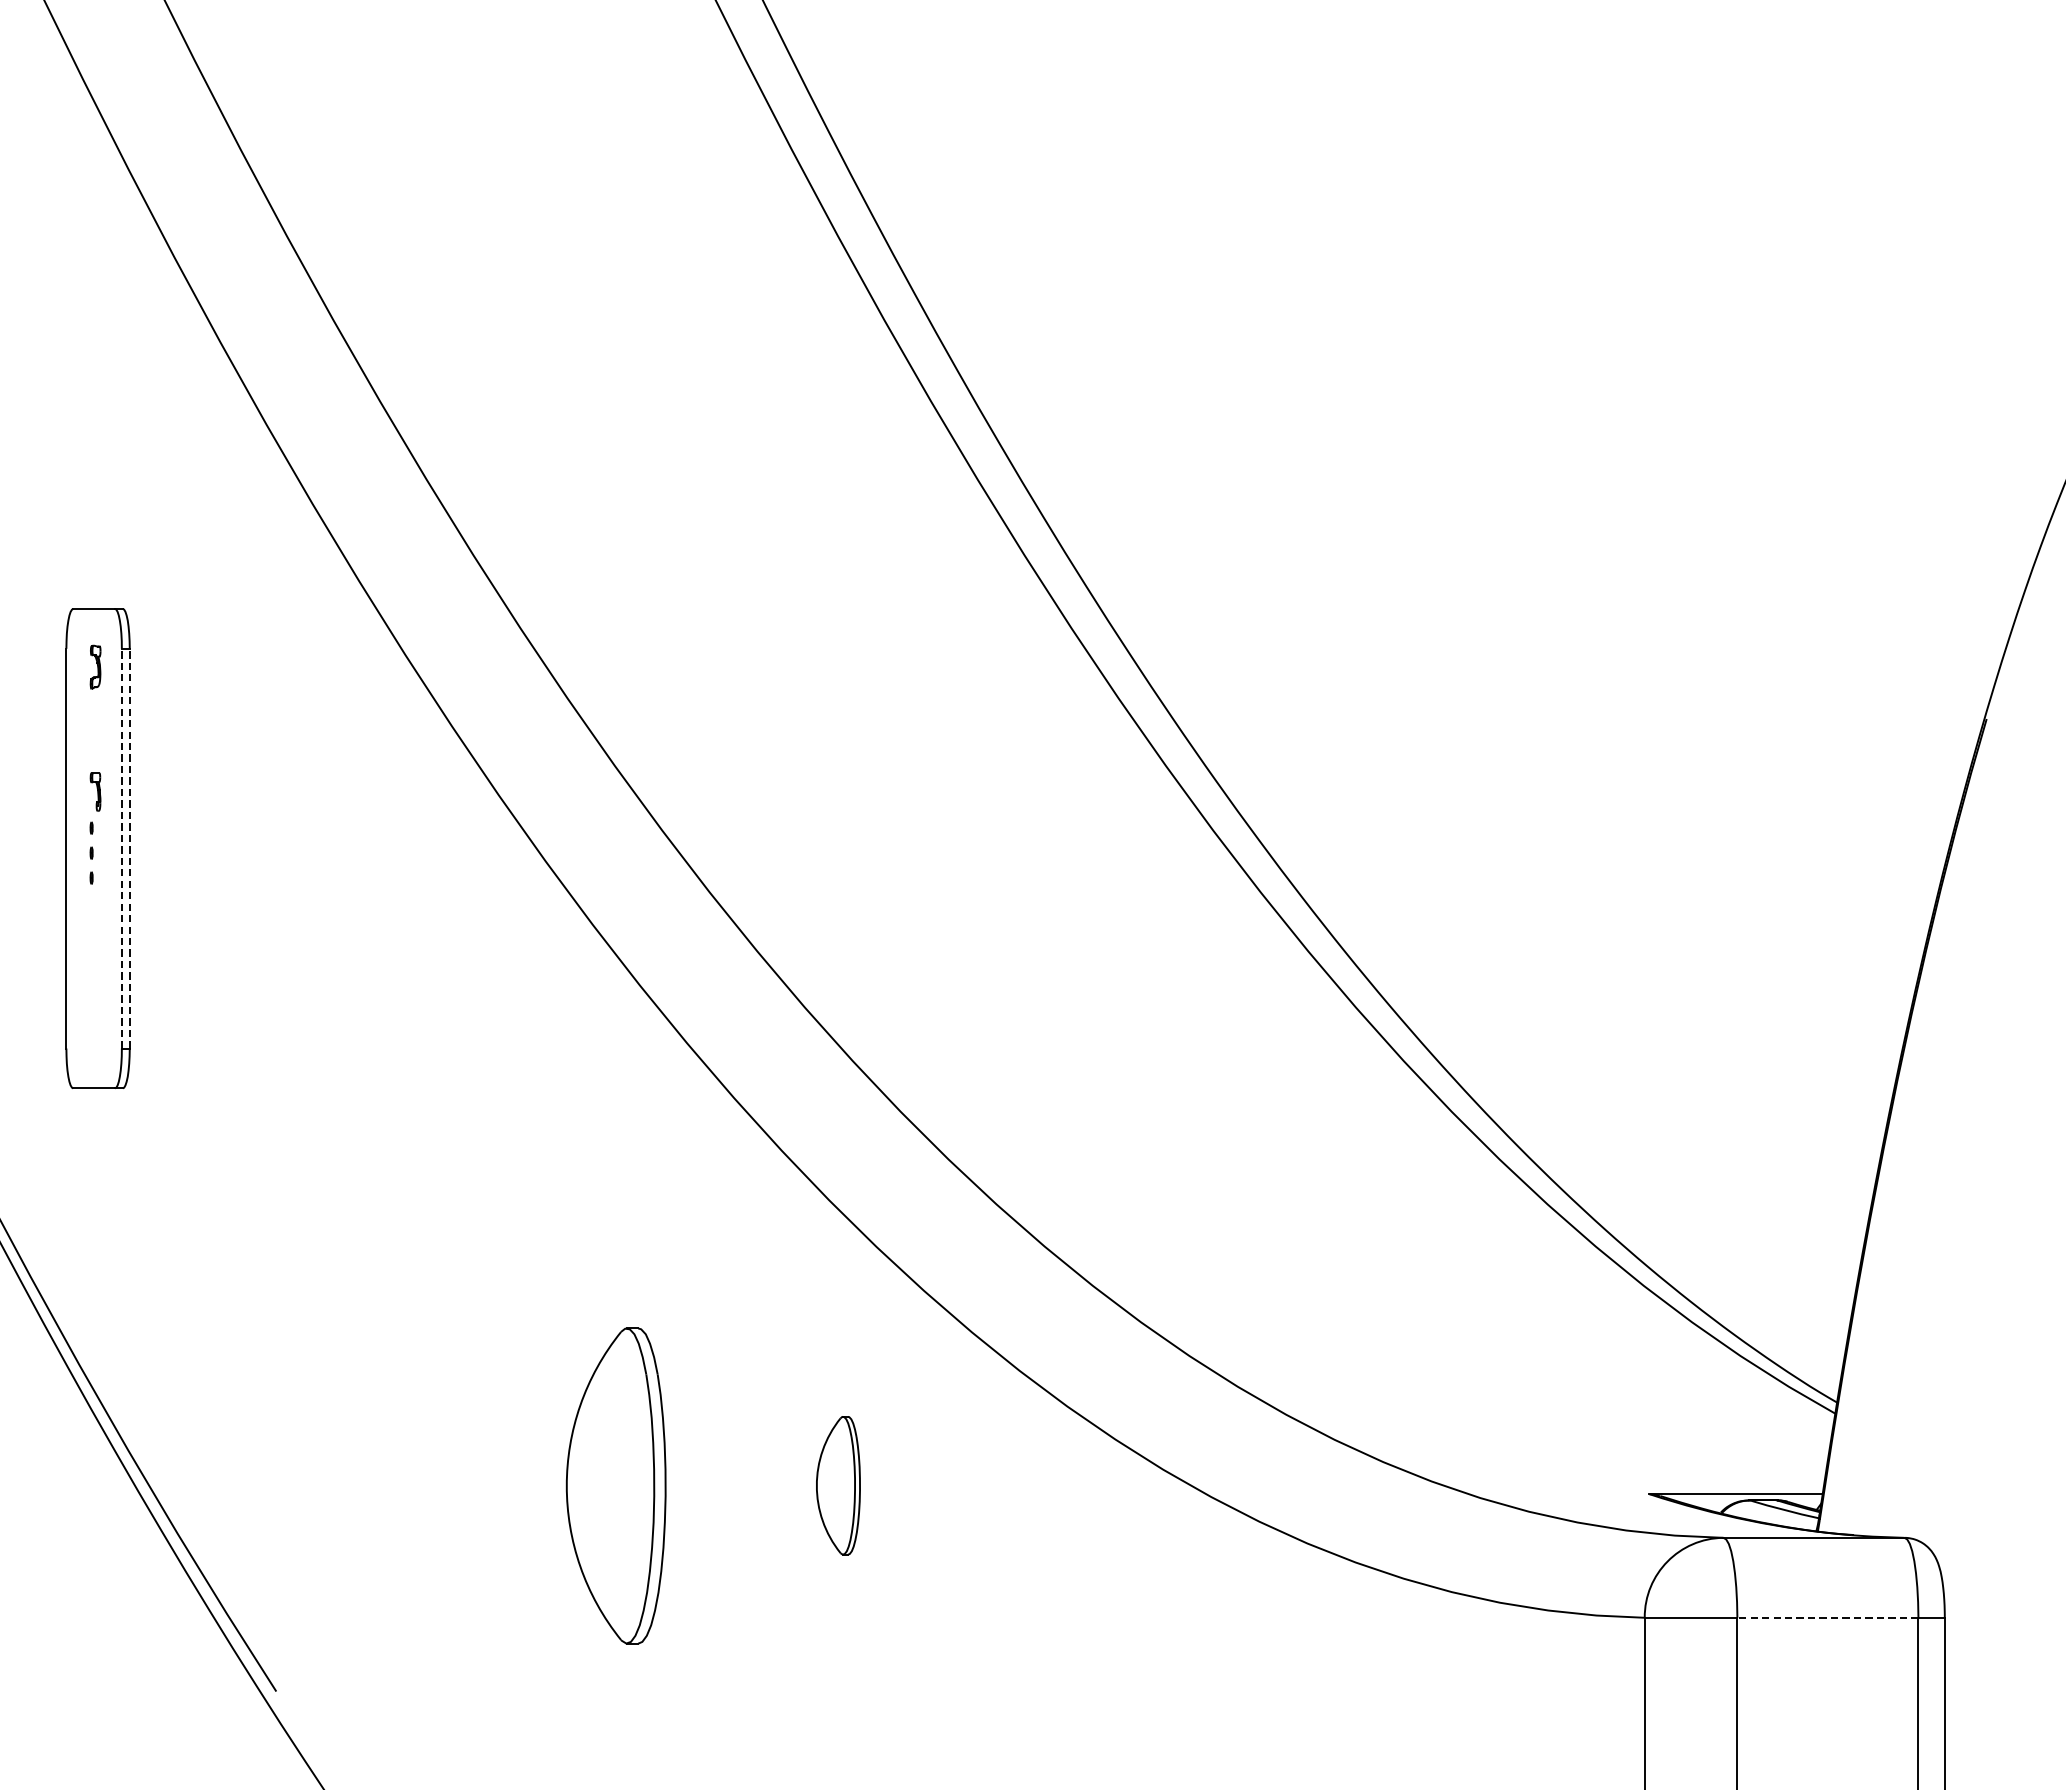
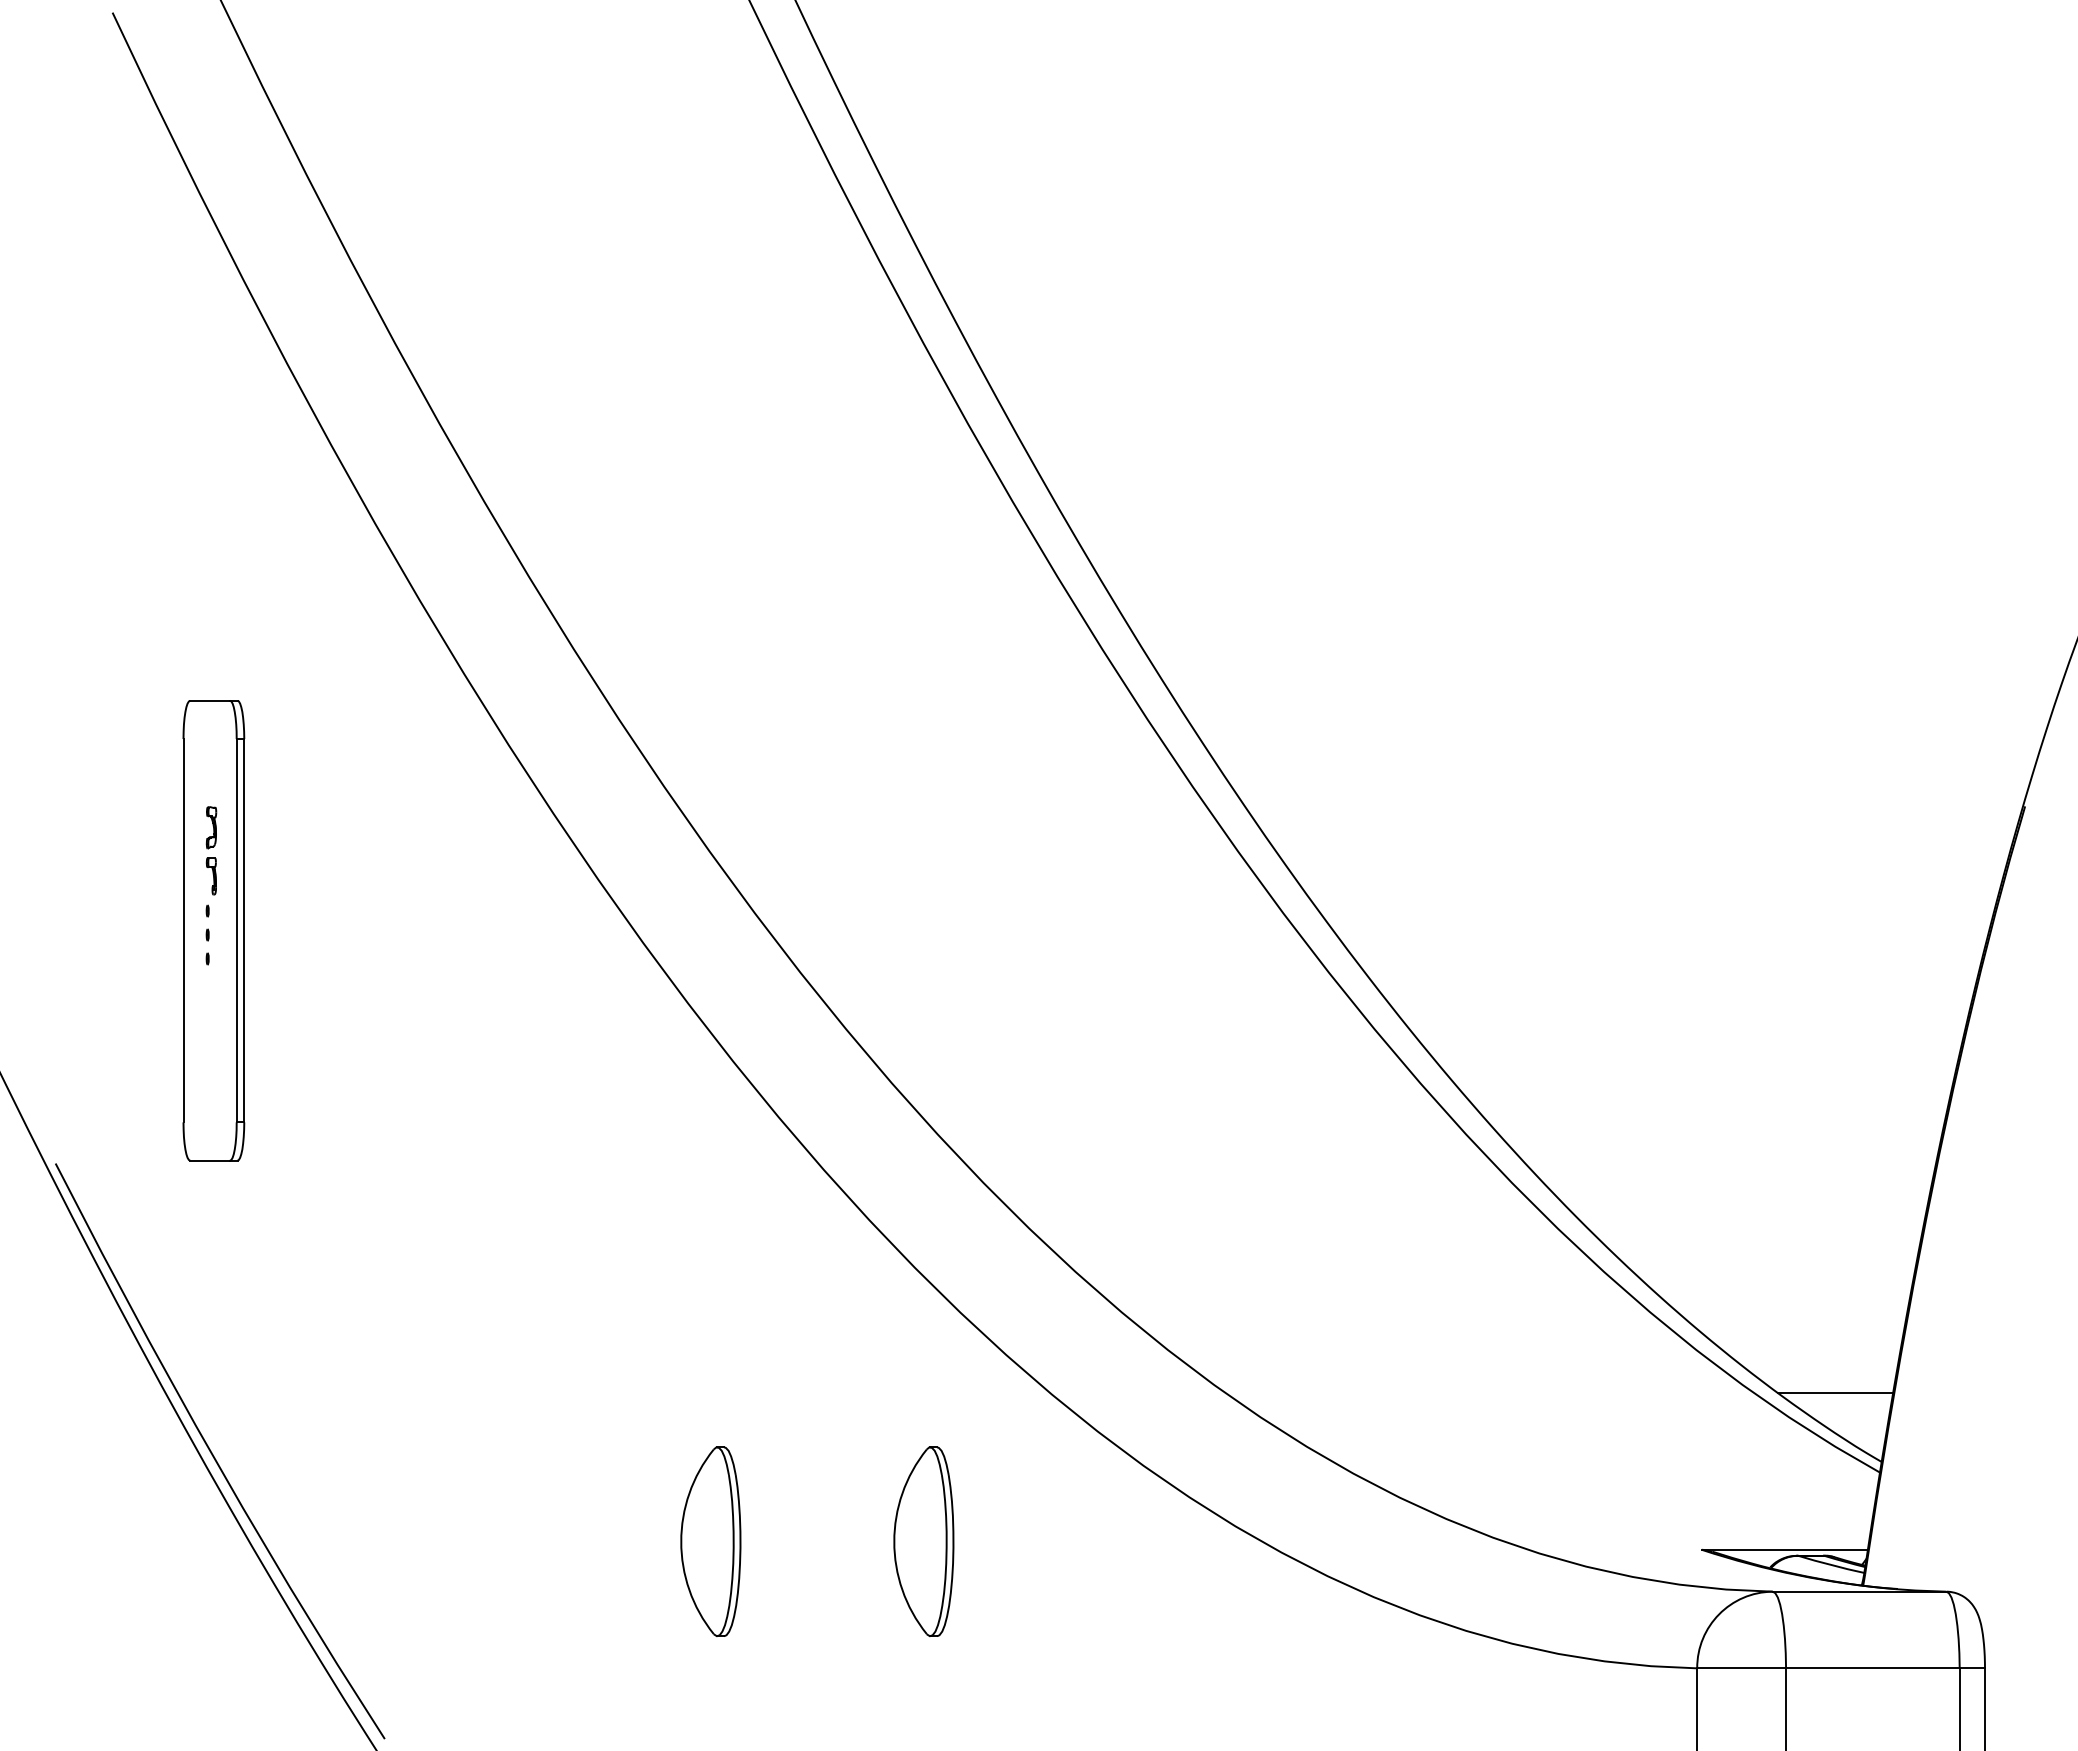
part: (95, 667) -> (211, 827), moved
line: (121, 848) -> (236, 930), dashed -> solid
line: (130, 848) -> (244, 930), dashed -> solid
line: (1788, 1330) -> (1835, 1392), added
part: (615, 1485) -> (710, 1541), size x0.62
part: (837, 1485) -> (923, 1541), size x1.43
line: (1827, 1617) -> (1872, 1668), dashed -> solid

